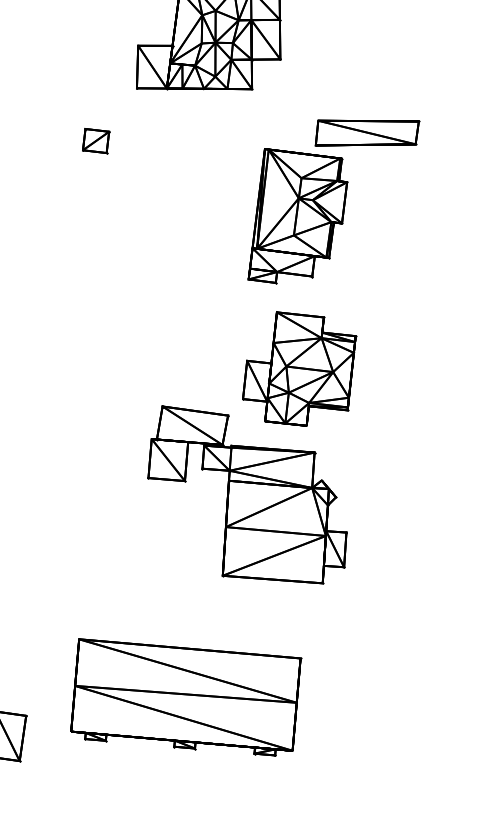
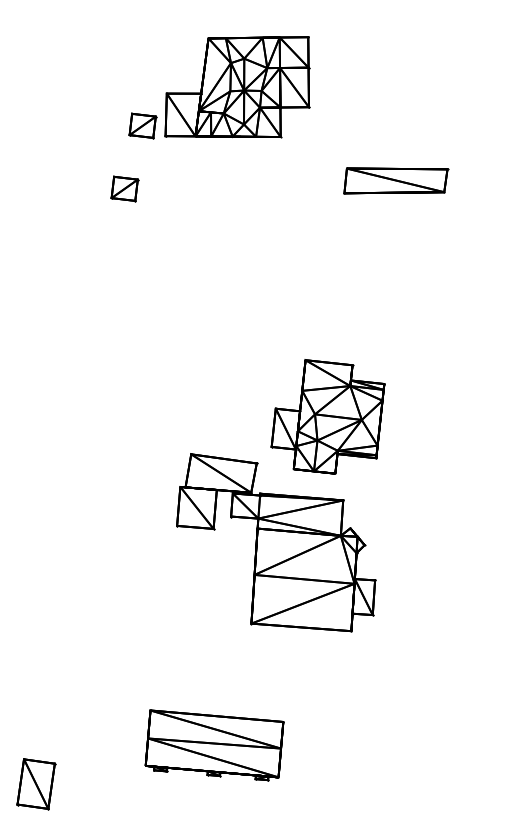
part: (113, 77) -> (142, 125), added
part: (297, 215) -> (326, 263), removed
part: (185, 697) -> (214, 745), size x0.6

